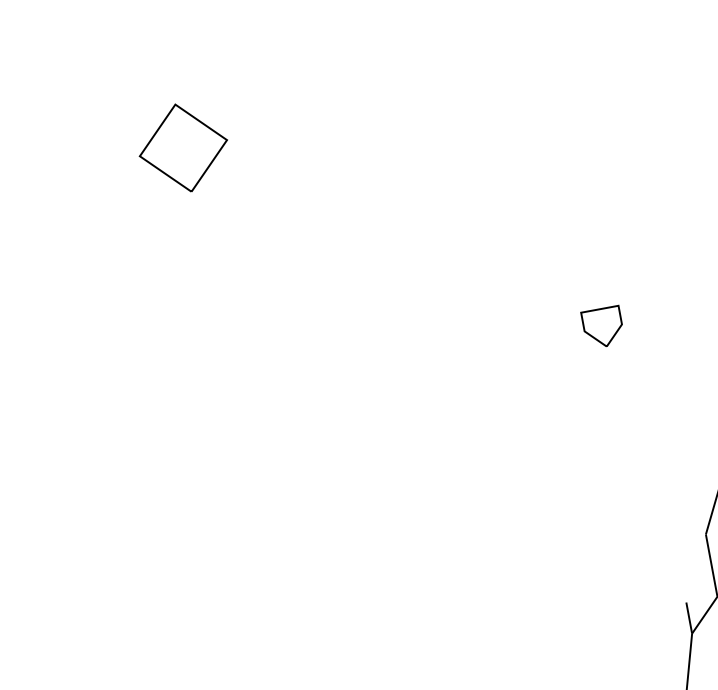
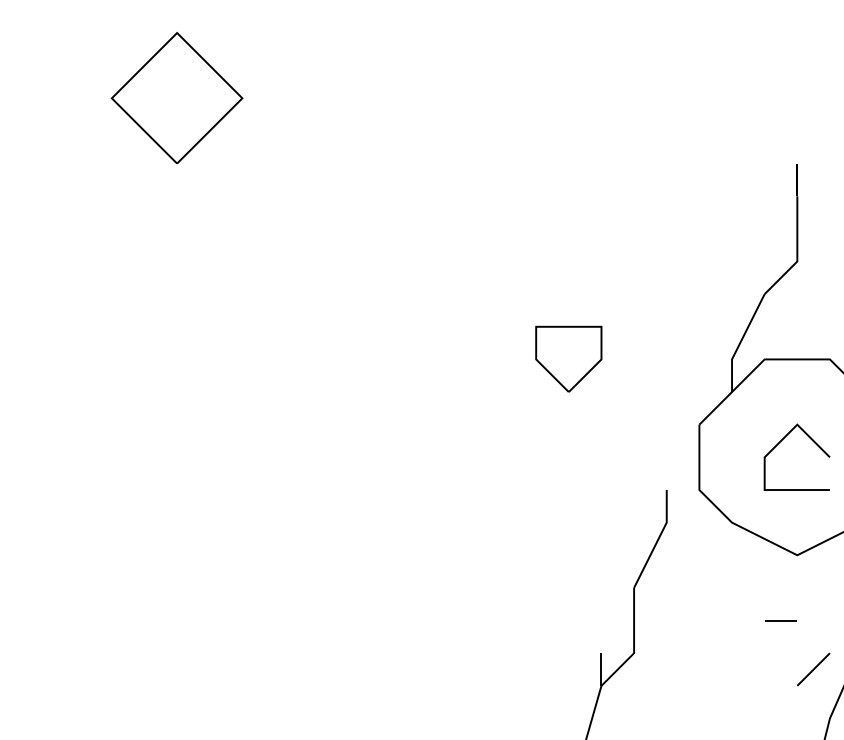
part: (182, 147) -> (176, 97), size x1.43
part: (602, 327) -> (568, 358), size x1.67

